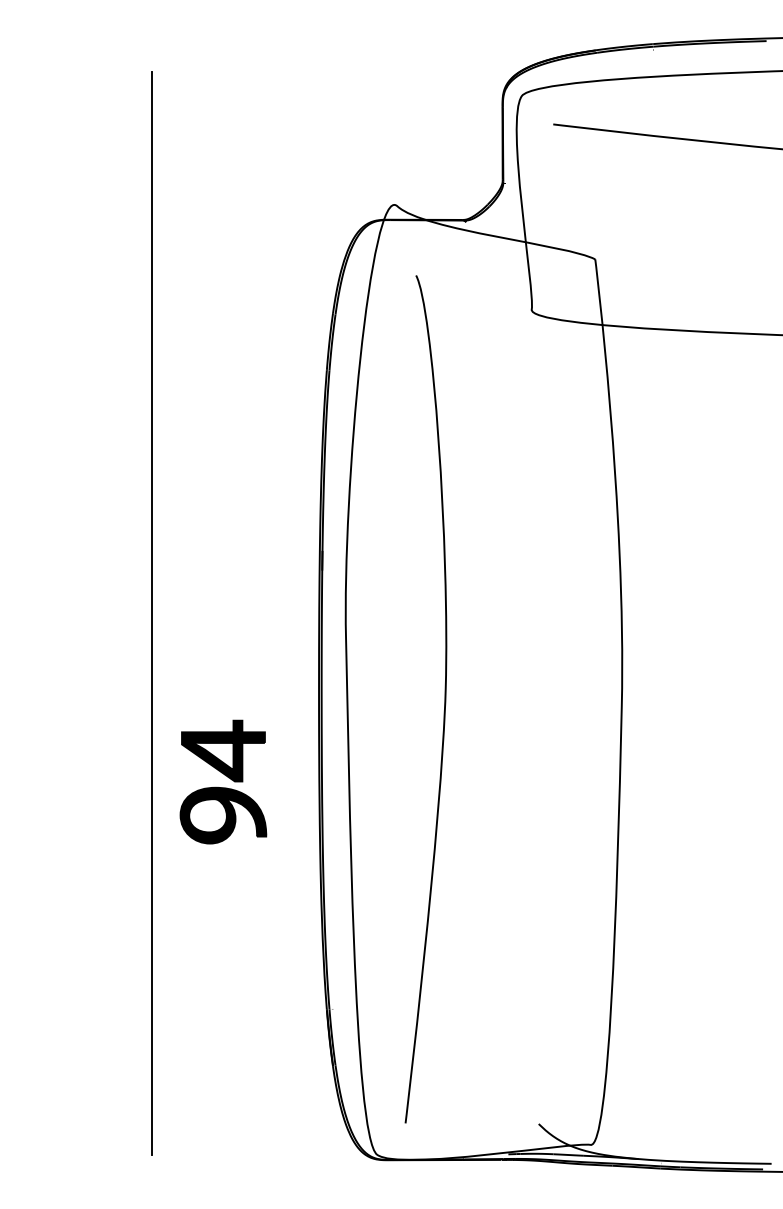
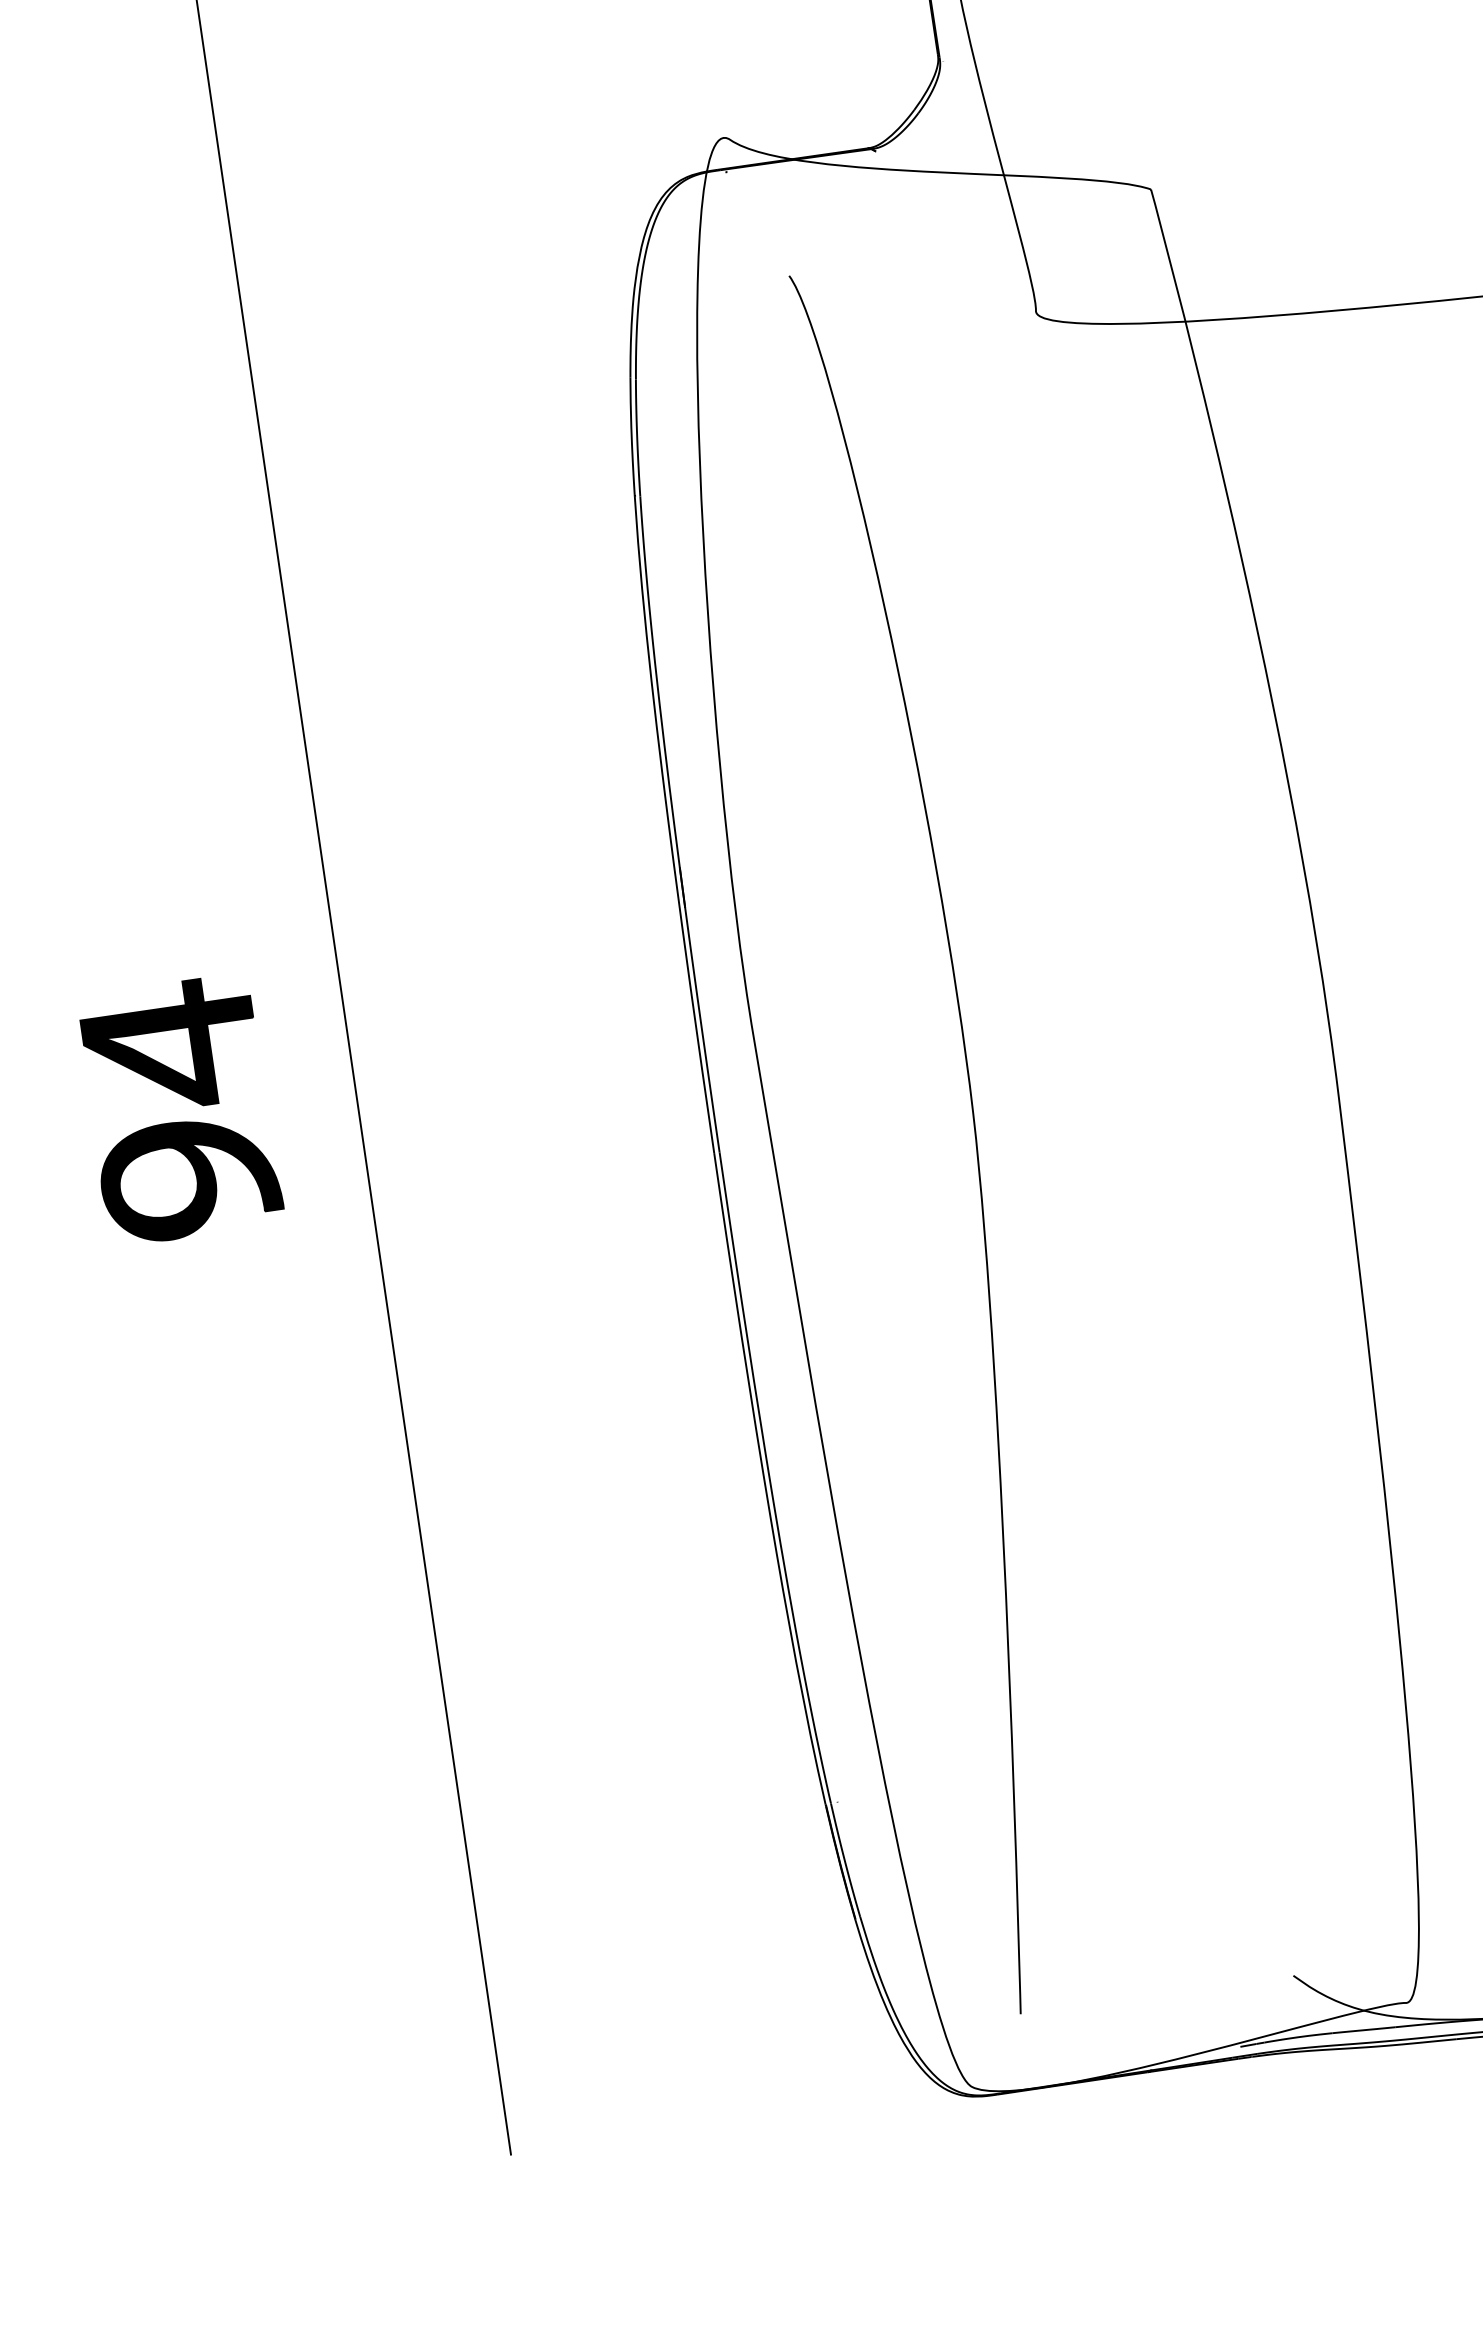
part: (223, 781) -> (179, 1108), moved

